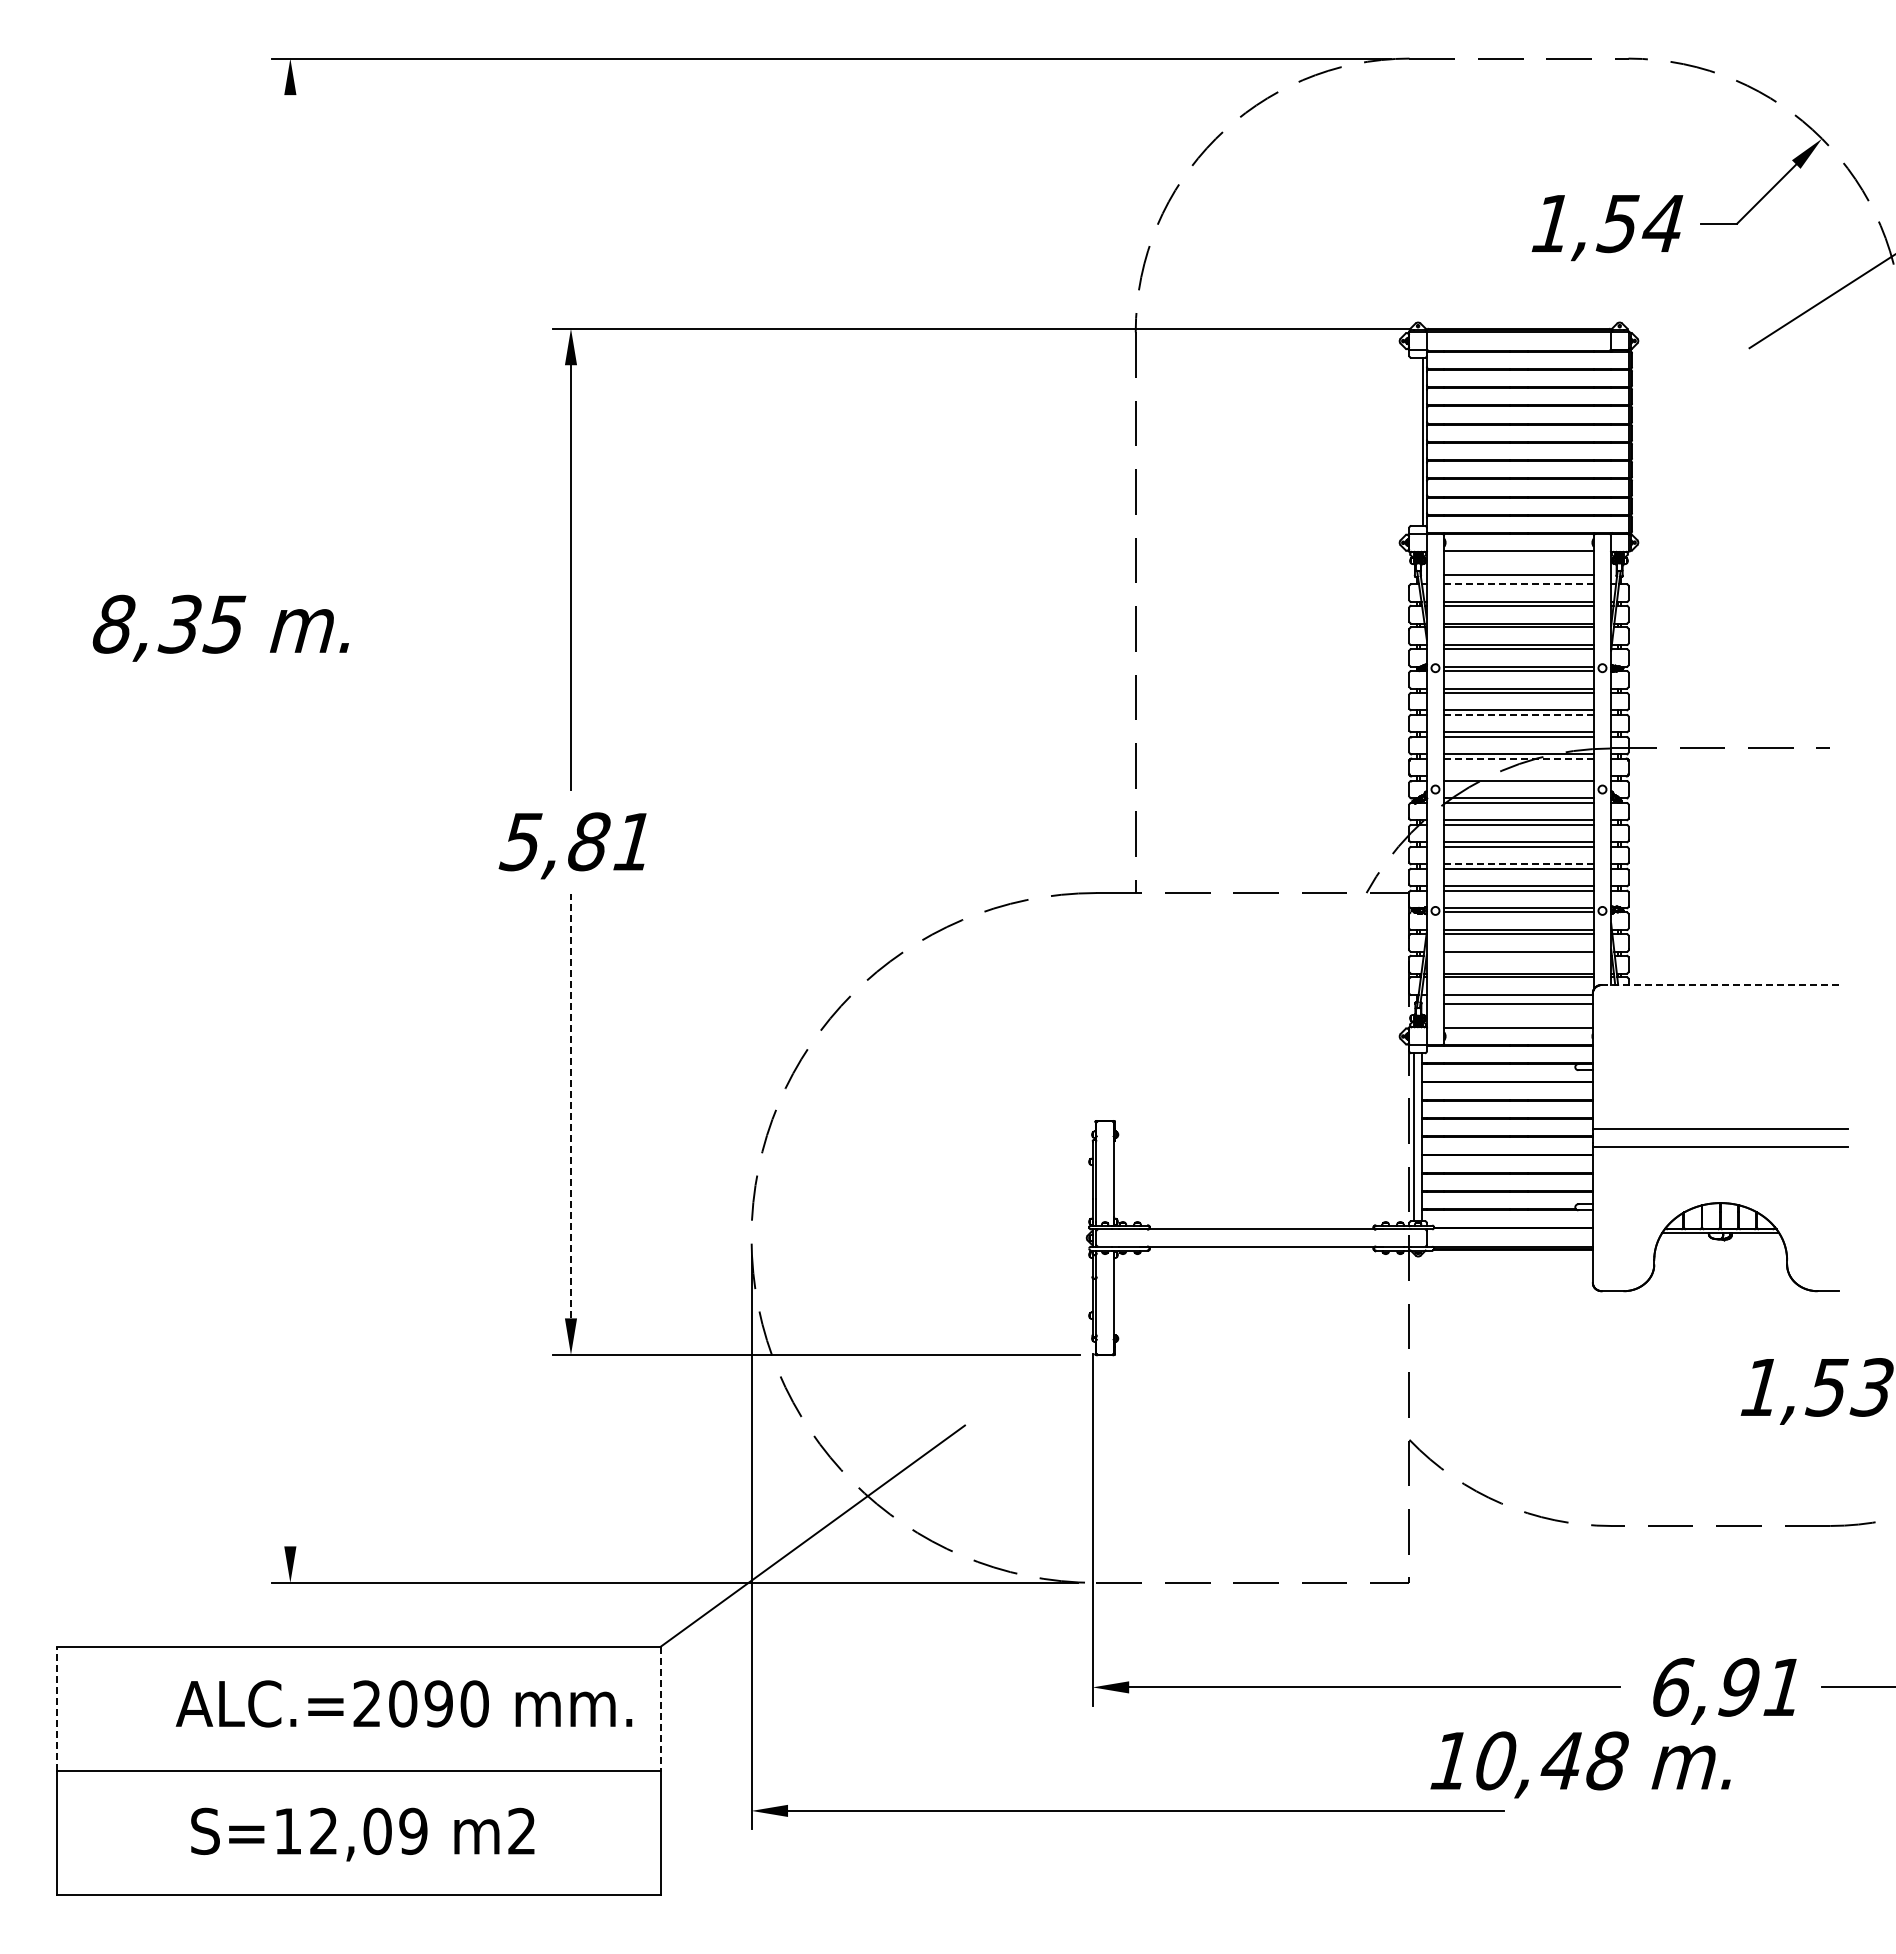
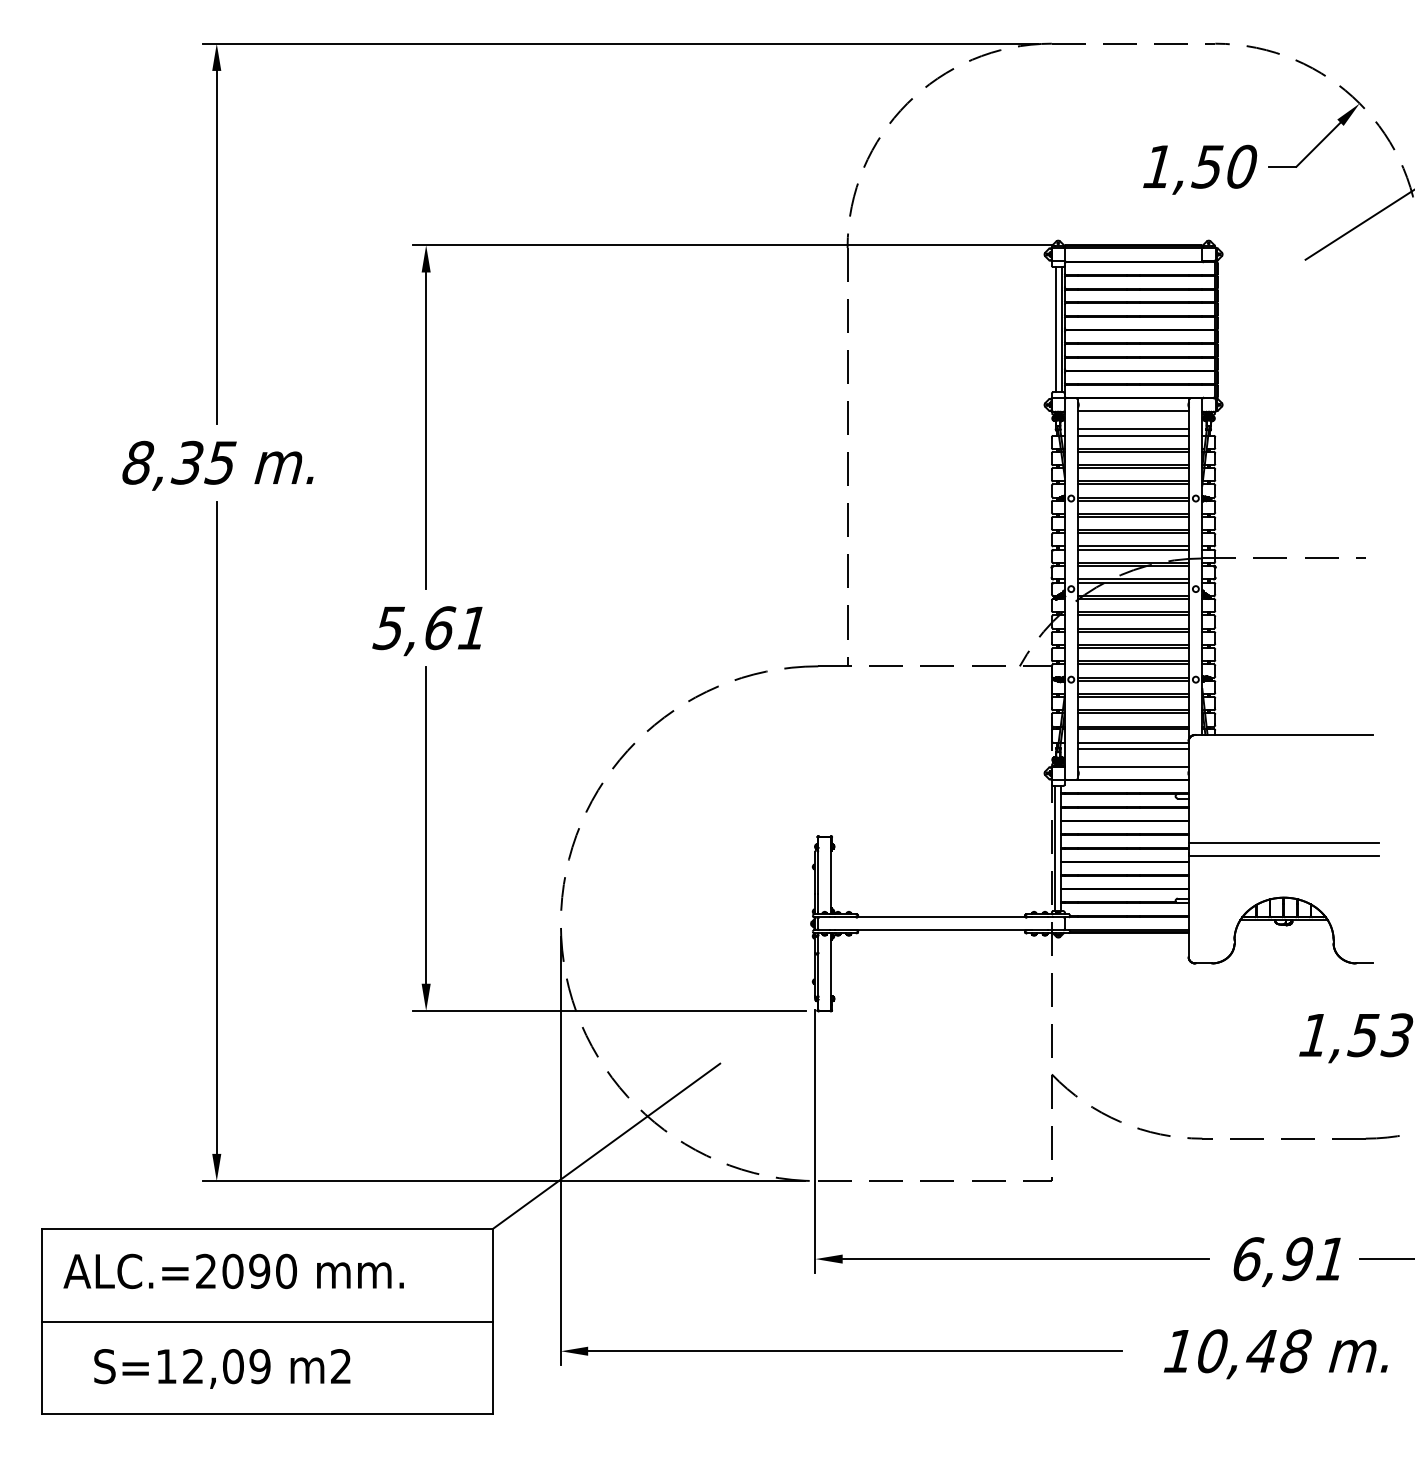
text: (1662, 223) -> (1240, 166), 1,54 -> 1,50
line: (290, 331) -> (216, 247), added
line: (1414, 441) -> (1055, 329), added
line: (1518, 584) -> (1133, 436), dashed -> solid
text: (220, 627) -> (217, 465), moved
line: (1518, 714) -> (1133, 533), dashed -> solid
line: (1518, 758) -> (1133, 565), dashed -> solid
line: (1518, 776) -> (1133, 579), added
text: (589, 841) -> (439, 627), 5,81 -> 5,61
line: (1518, 864) -> (1133, 645), dashed -> solid
line: (1518, 955) -> (1133, 712), added
line: (1720, 984) -> (1283, 734), dashed -> solid
line: (570, 1105) -> (425, 824), dashed -> solid
line: (290, 1109) -> (216, 827), added
text: (403, 1703) -> (233, 1271), moved
line: (56, 1708) -> (42, 1274), dashed -> solid
line: (660, 1709) -> (492, 1275), dashed -> solid
text: (1580, 1764) -> (1275, 1353), moved
text: (362, 1834) -> (222, 1368), moved

